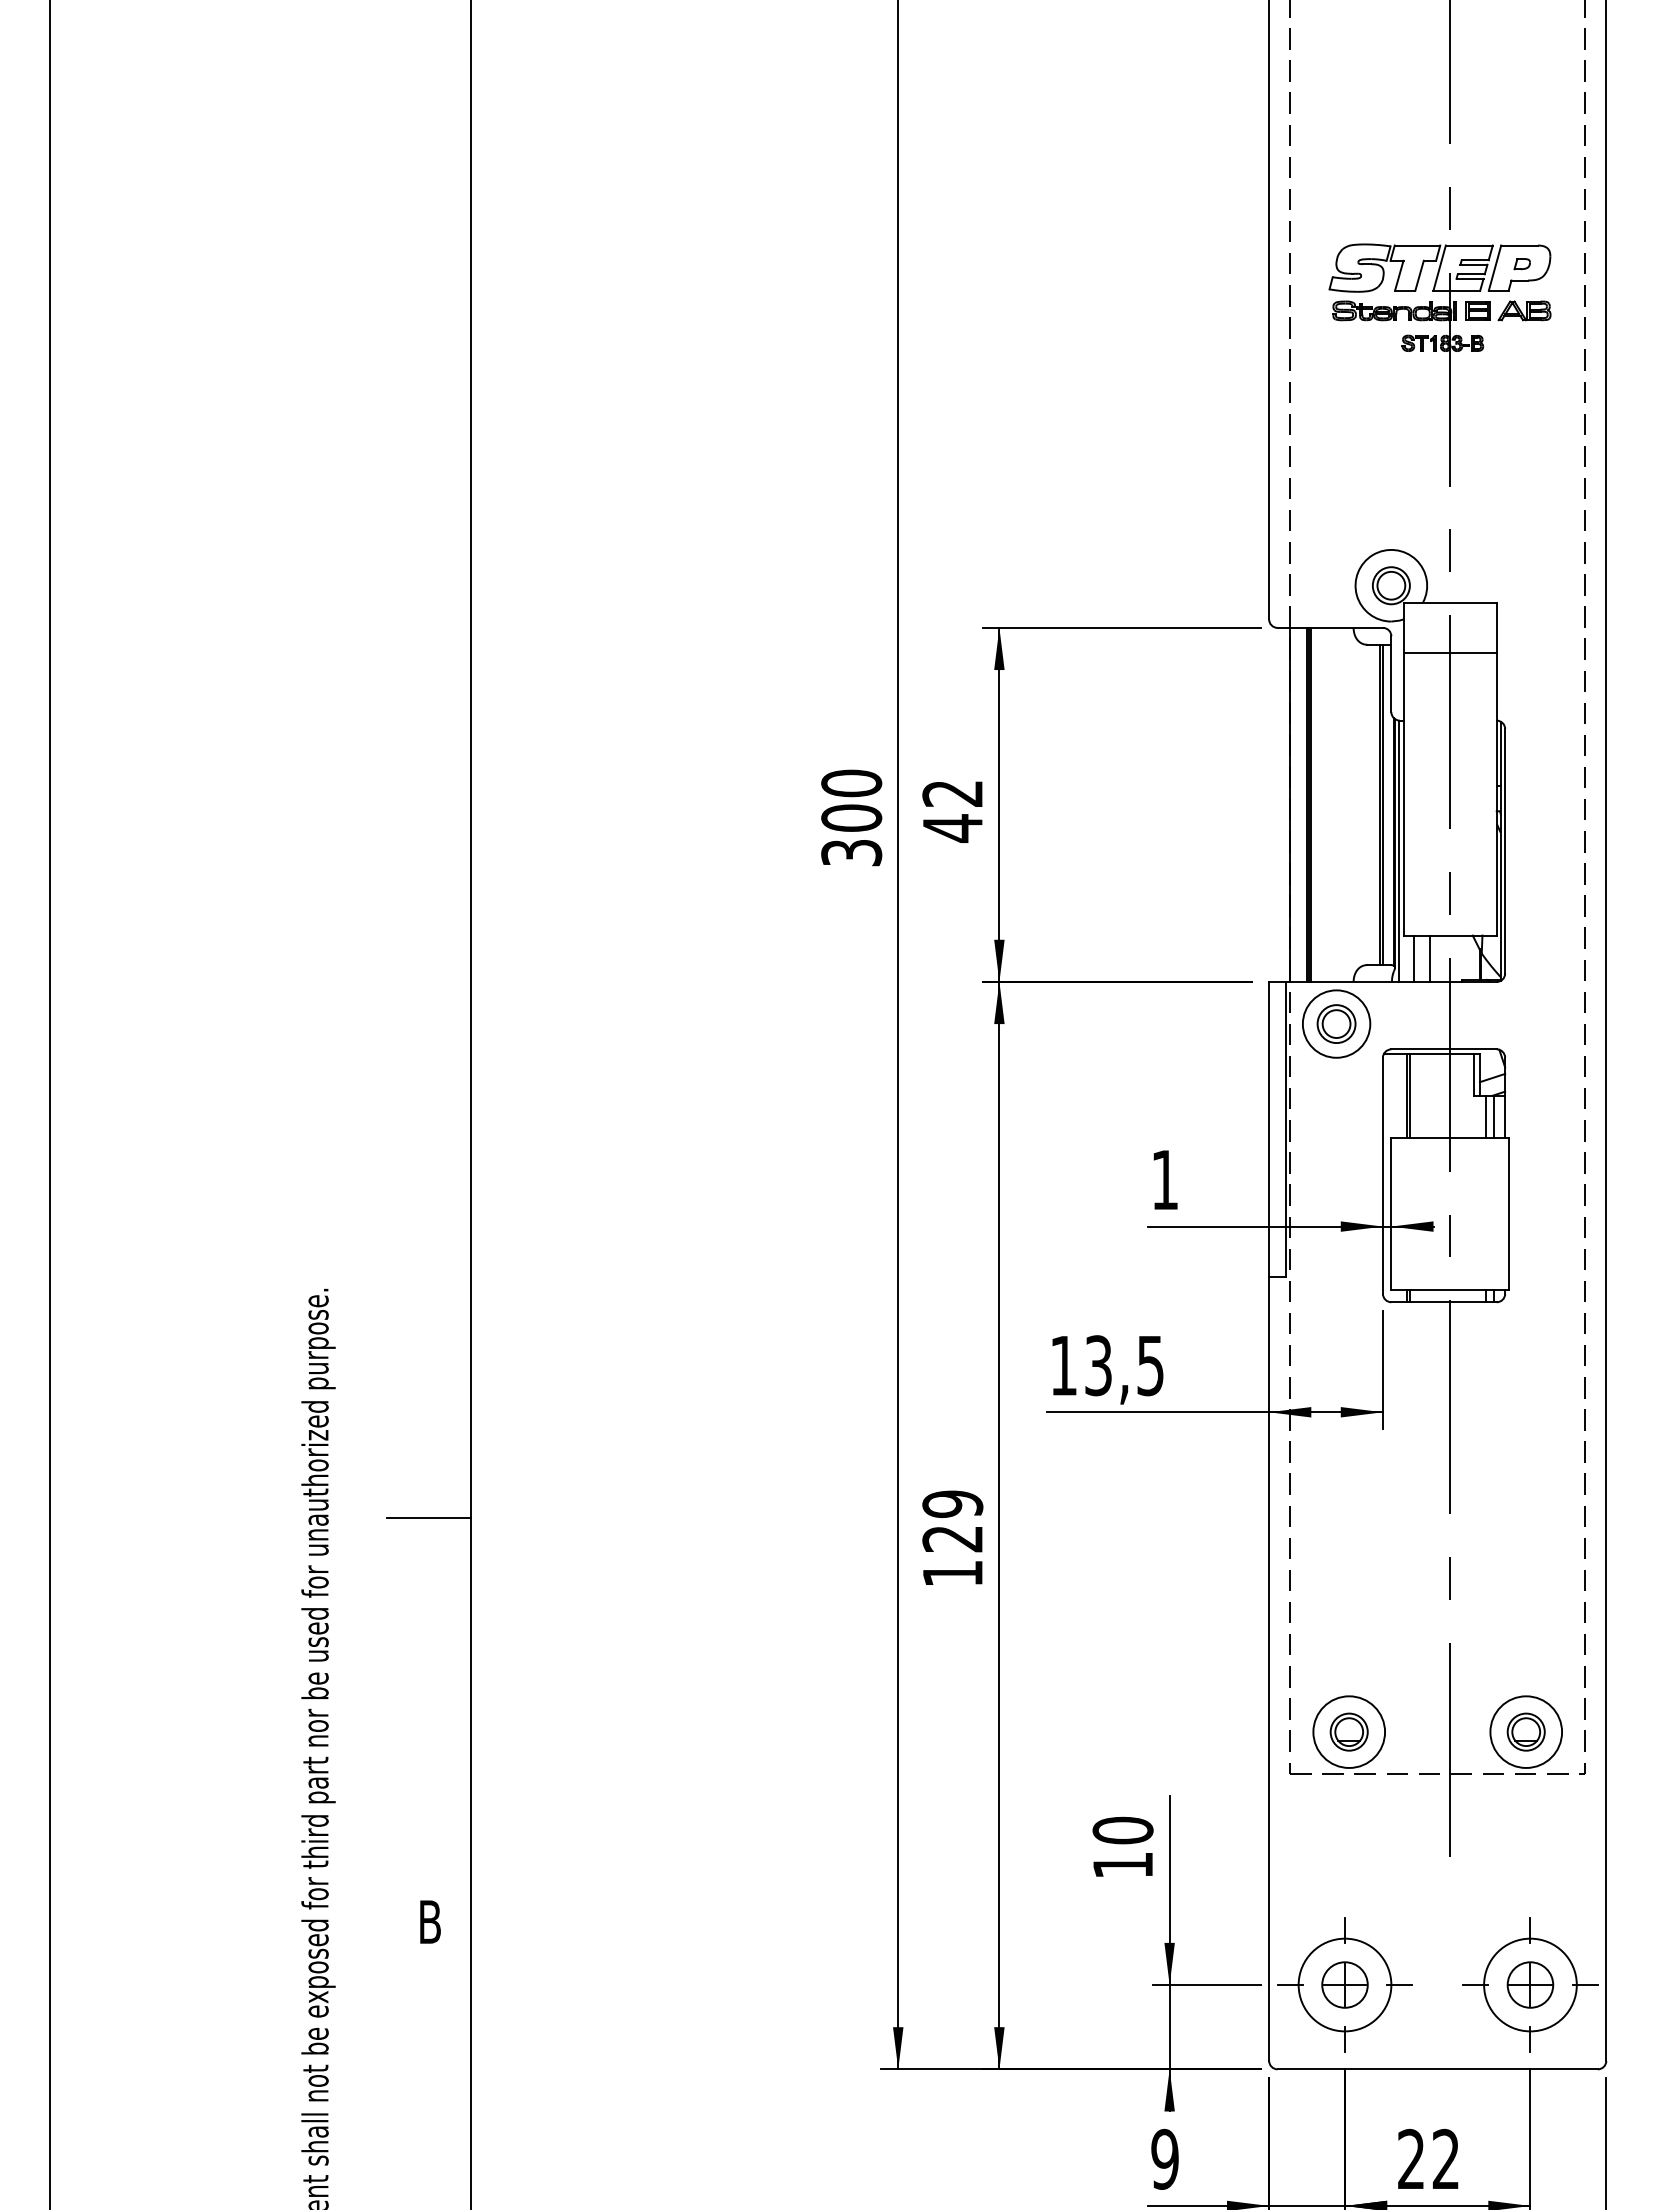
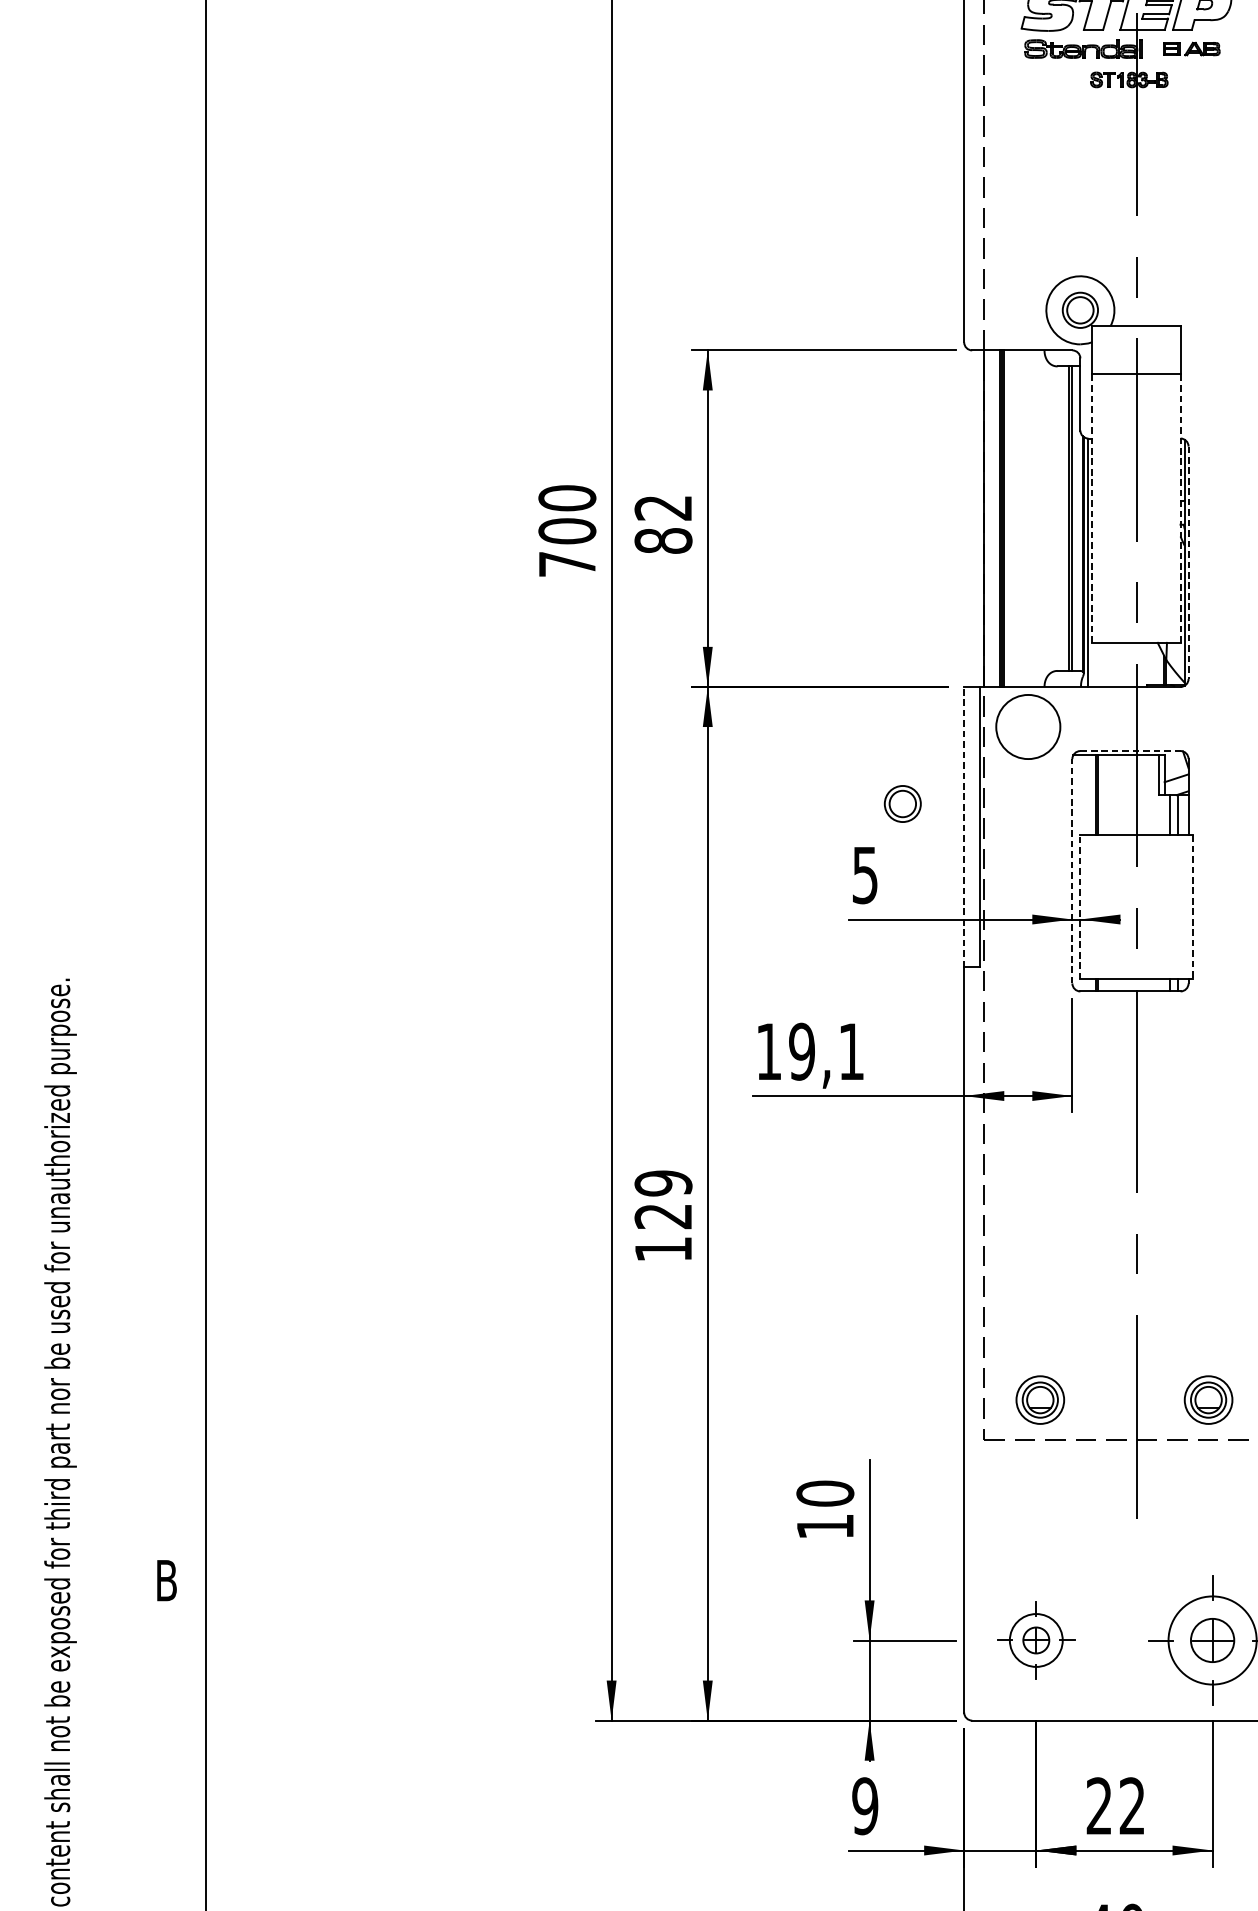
part: (1508, 310) -> (1191, 48), size x0.7
line: (1404, 793) -> (1092, 507), solid -> dashed
line: (1496, 793) -> (1180, 507), solid -> dashed
text: (952, 828) -> (663, 541), 42 -> 82
line: (1505, 851) -> (1188, 562), solid -> dashed
text: (851, 853) -> (567, 564), 300 -> 700
line: (1414, 958) -> (1102, 664), removed
line: (1429, 958) -> (1116, 664), removed
part: (1336, 1023) -> (902, 803), moved
line: (1444, 1049) -> (1130, 751), solid -> dashed
line: (1269, 1129) -> (964, 827), solid -> dashed
line: (1382, 1175) -> (1071, 870), solid -> dashed
text: (1164, 1180) -> (864, 875), 1 -> 5
line: (1391, 1213) -> (1080, 907), solid -> dashed
line: (1509, 1213) -> (1192, 907), solid -> dashed
text: (1123, 1365) -> (825, 1051), 13,5 -> 19,1
line: (428, 1517) -> (165, 1196), removed
circle: (1349, 1731) -> (1040, 1399), size x0.7
circle: (1526, 1731) -> (1208, 1399), size x0.7
part: (1344, 1984) -> (1035, 1639), size x0.6

